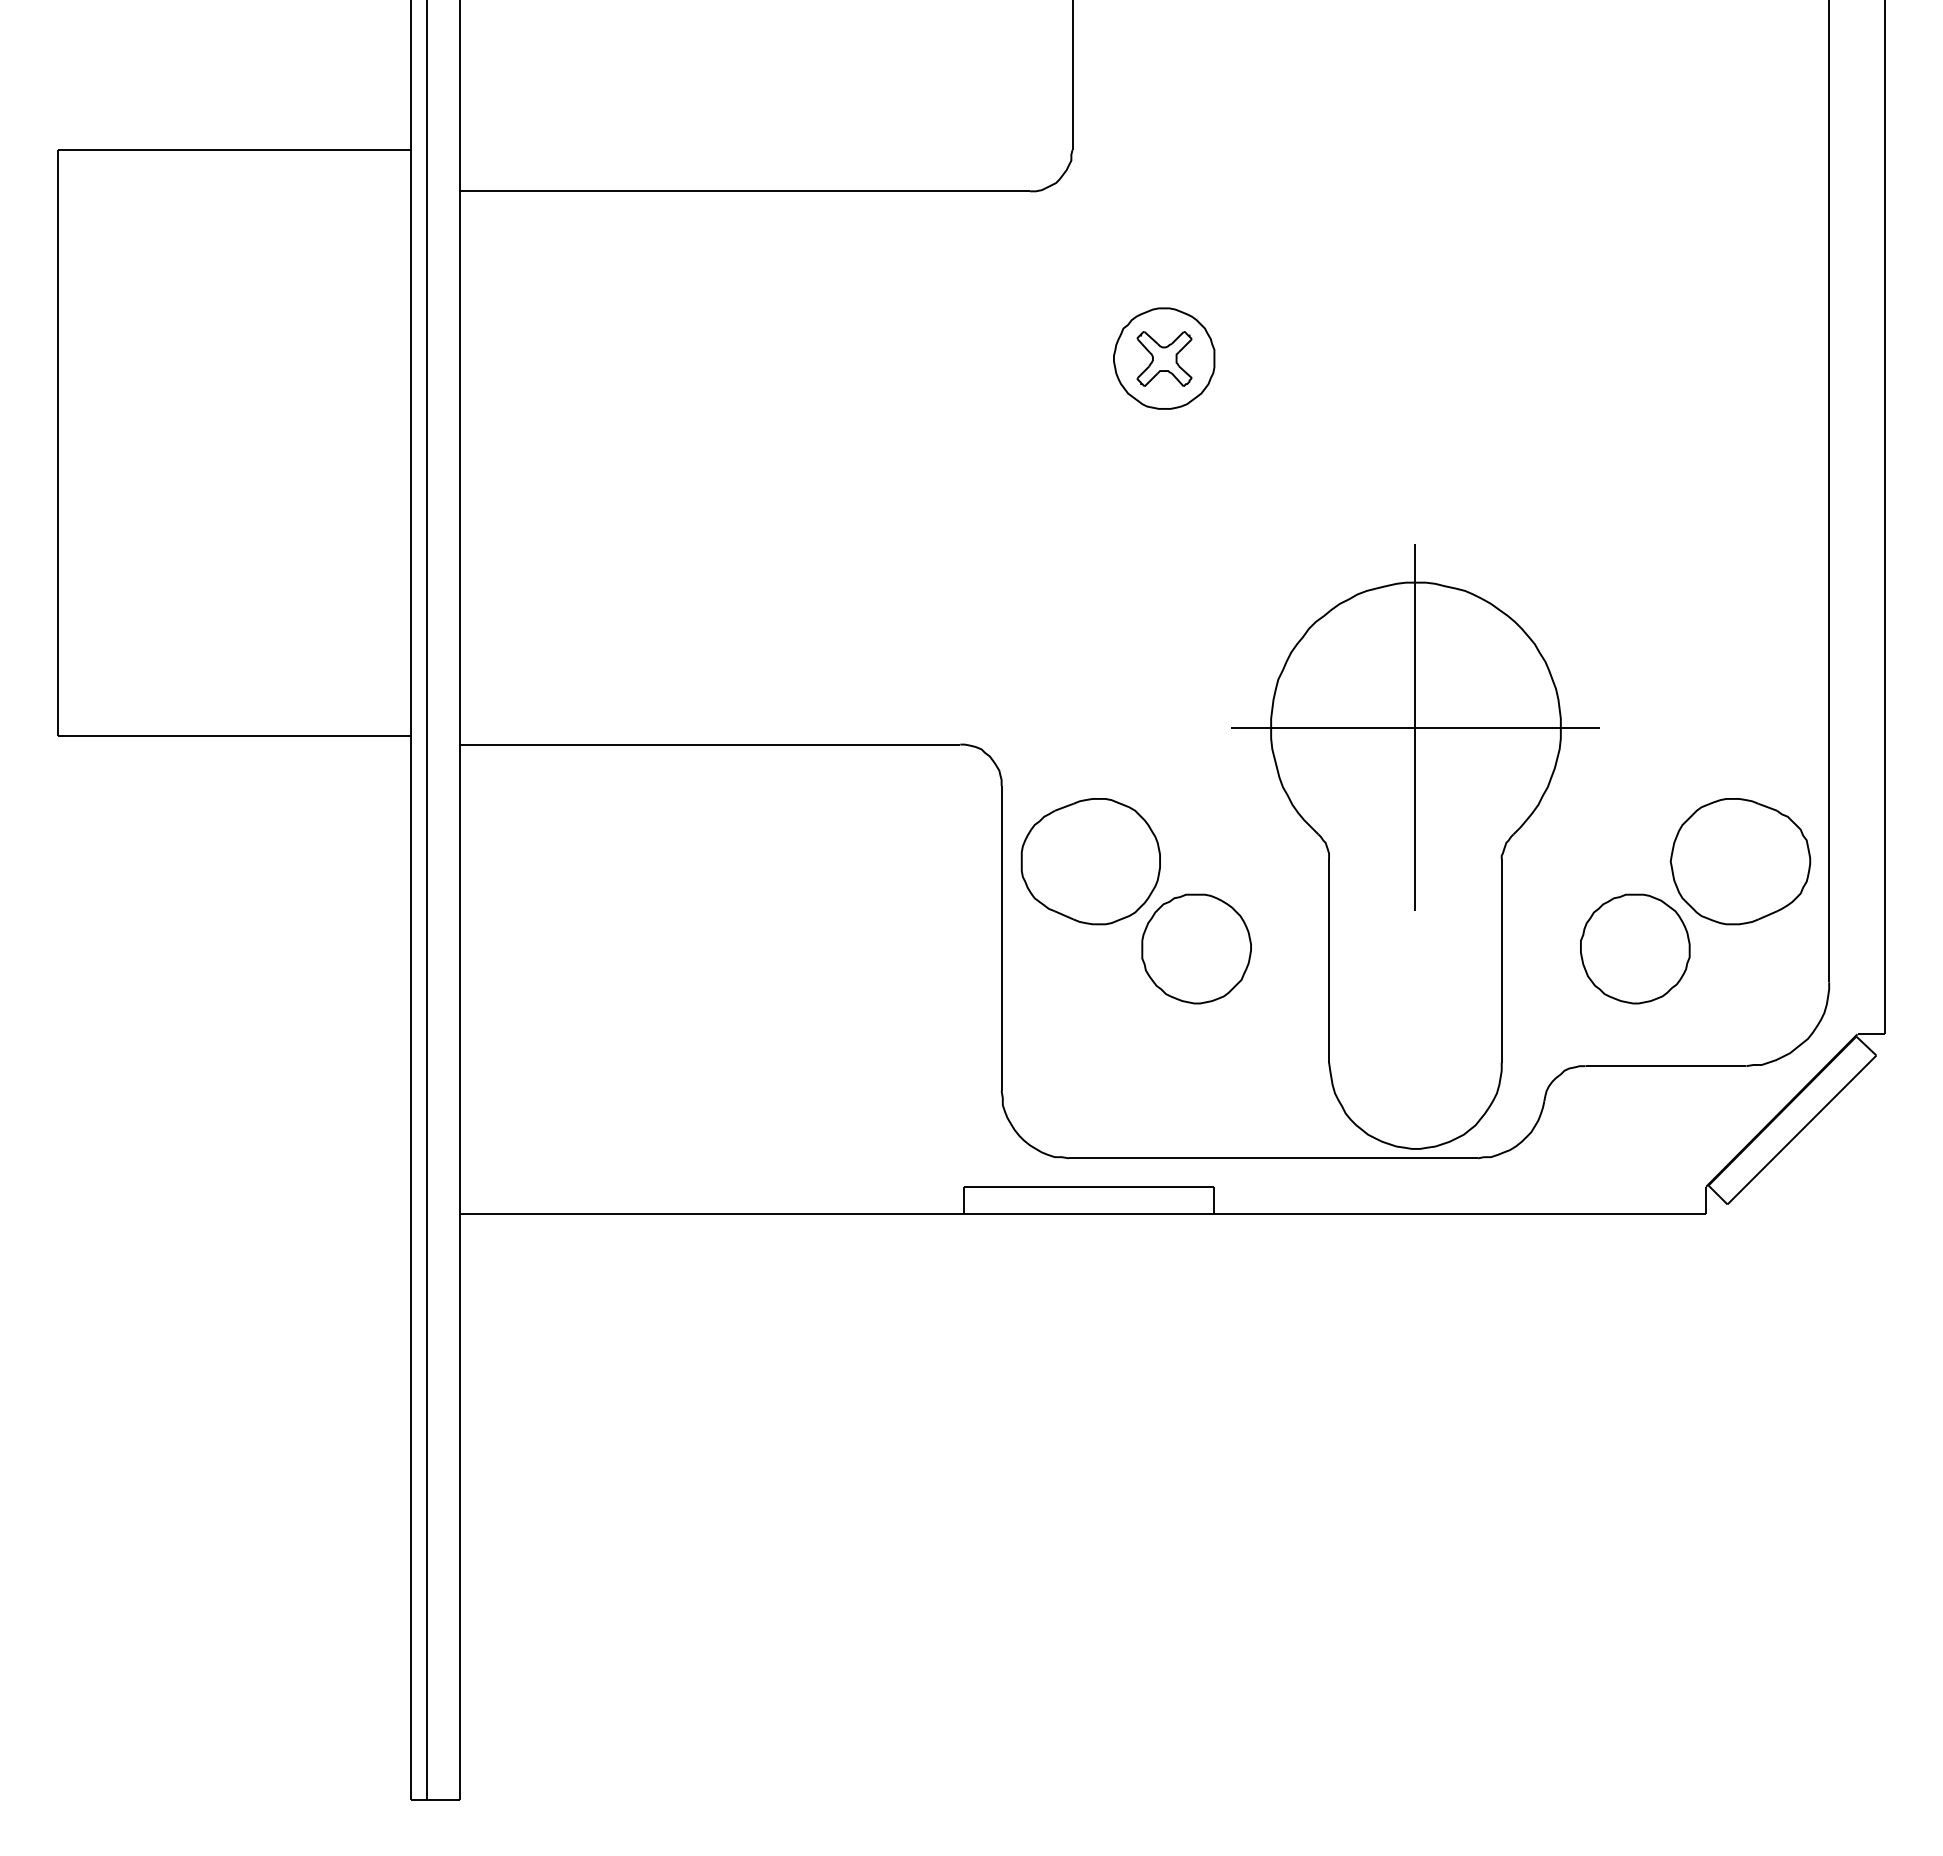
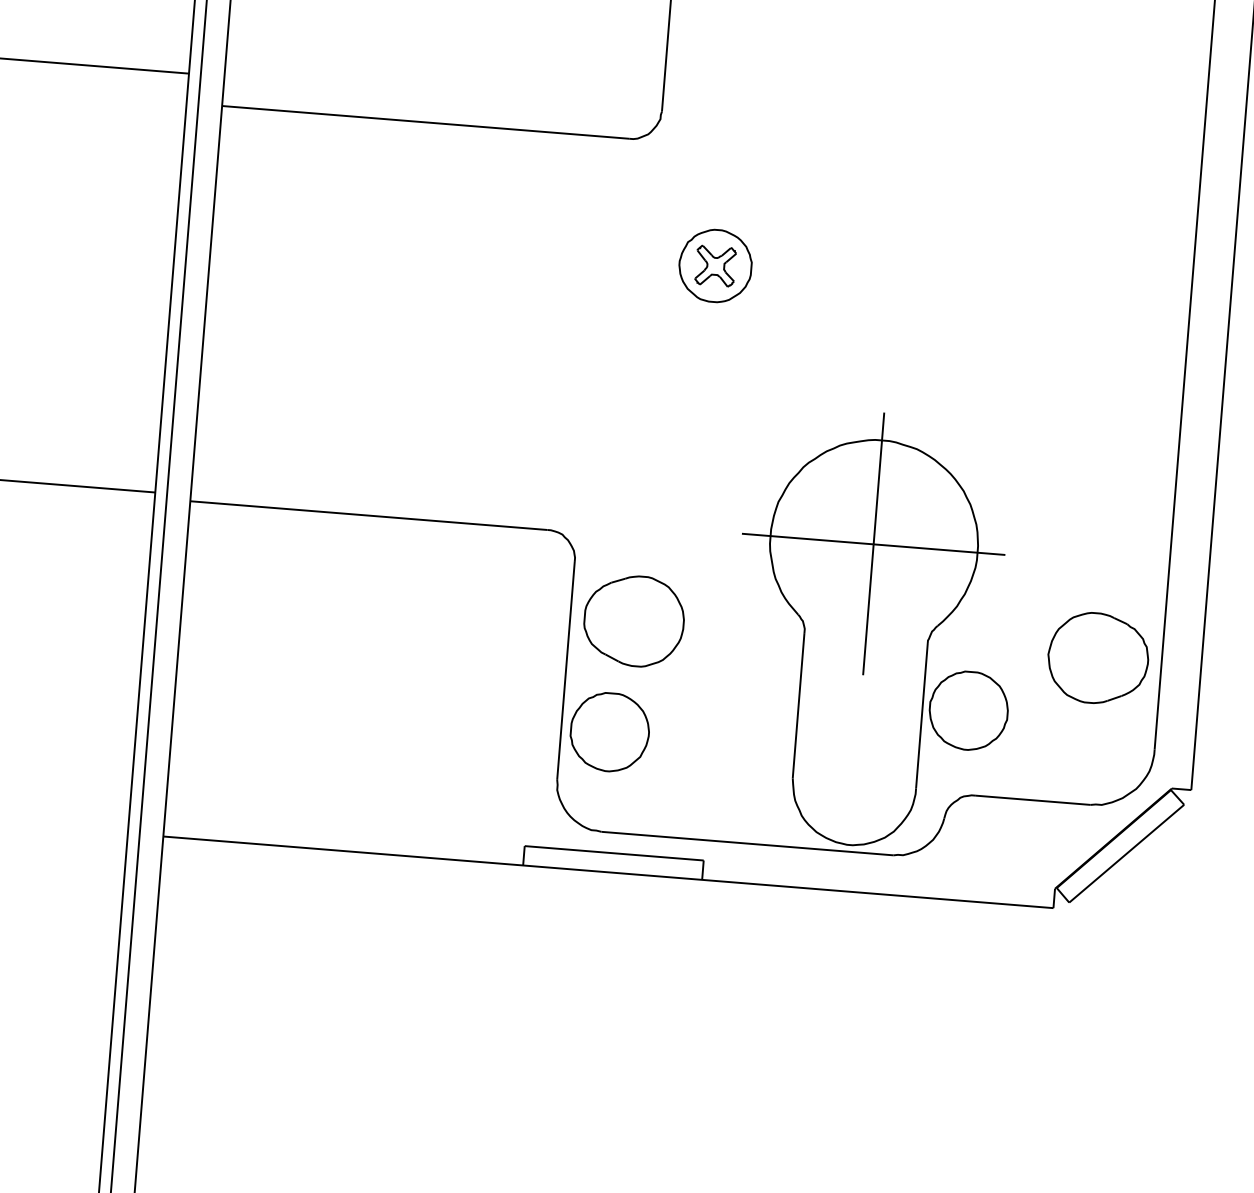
part: (1196, 948) -> (609, 731), moved
part: (1635, 948) -> (968, 710), moved

